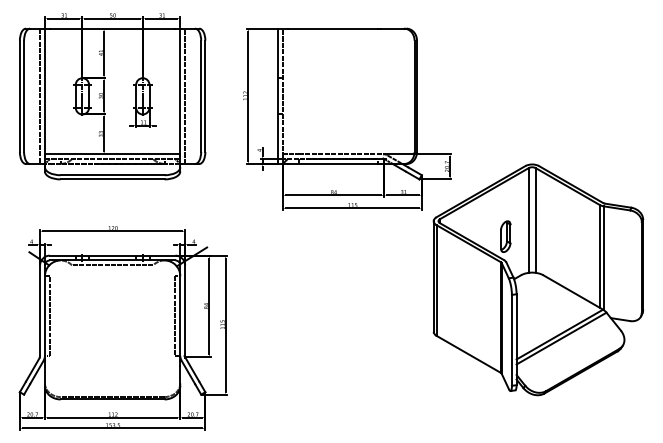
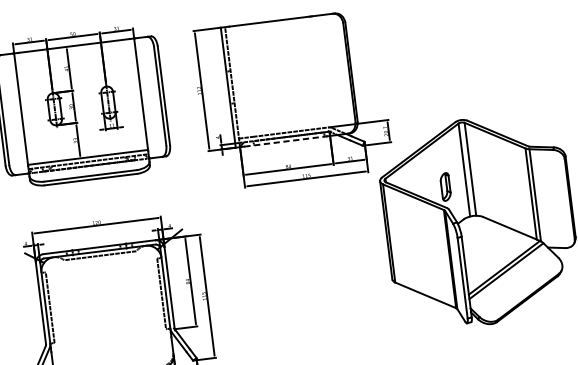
line: (40, 96) -> (17, 114), removed
line: (185, 96) -> (146, 98), removed
line: (333, 164) -> (285, 142), solid -> dashed

